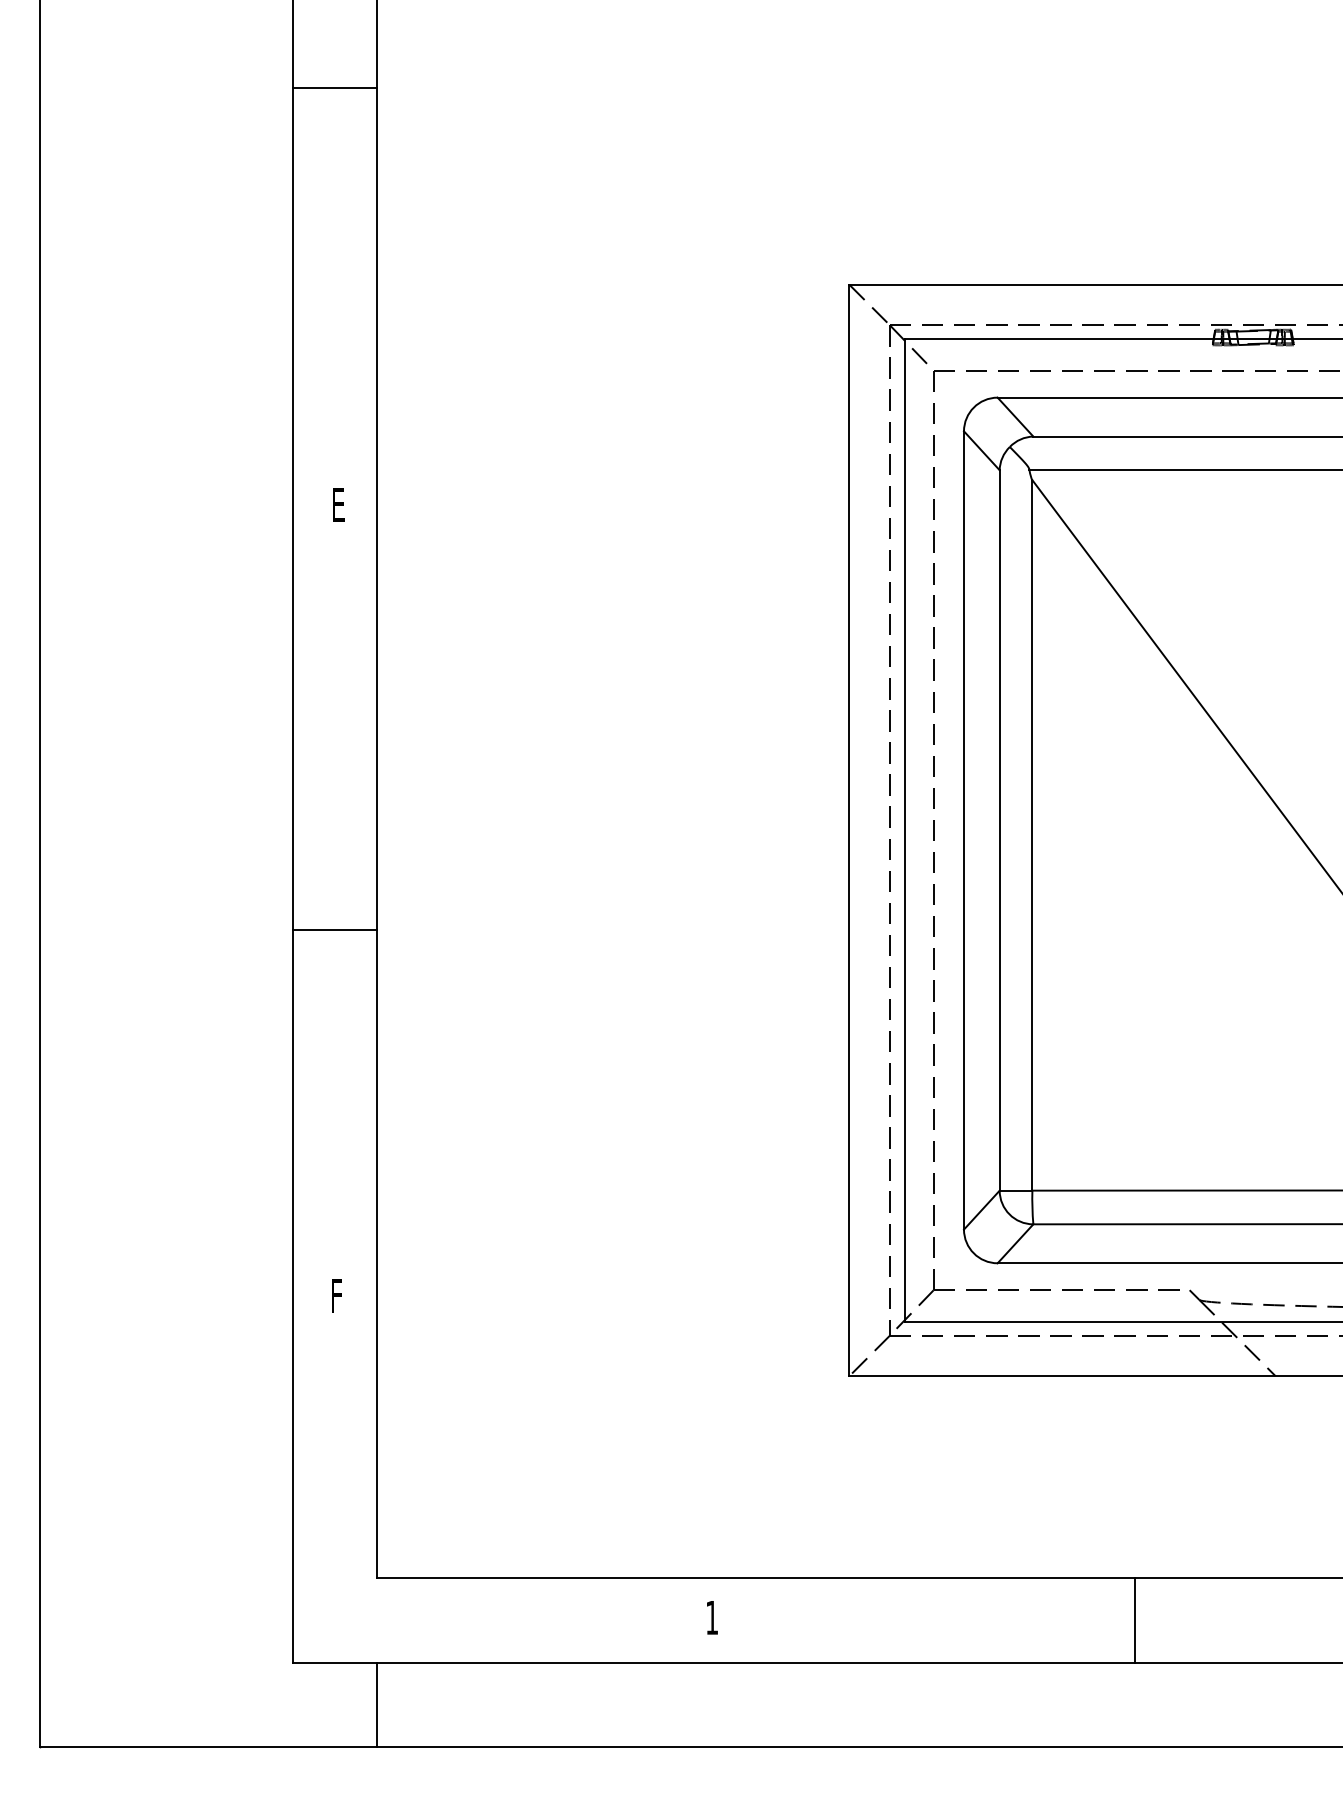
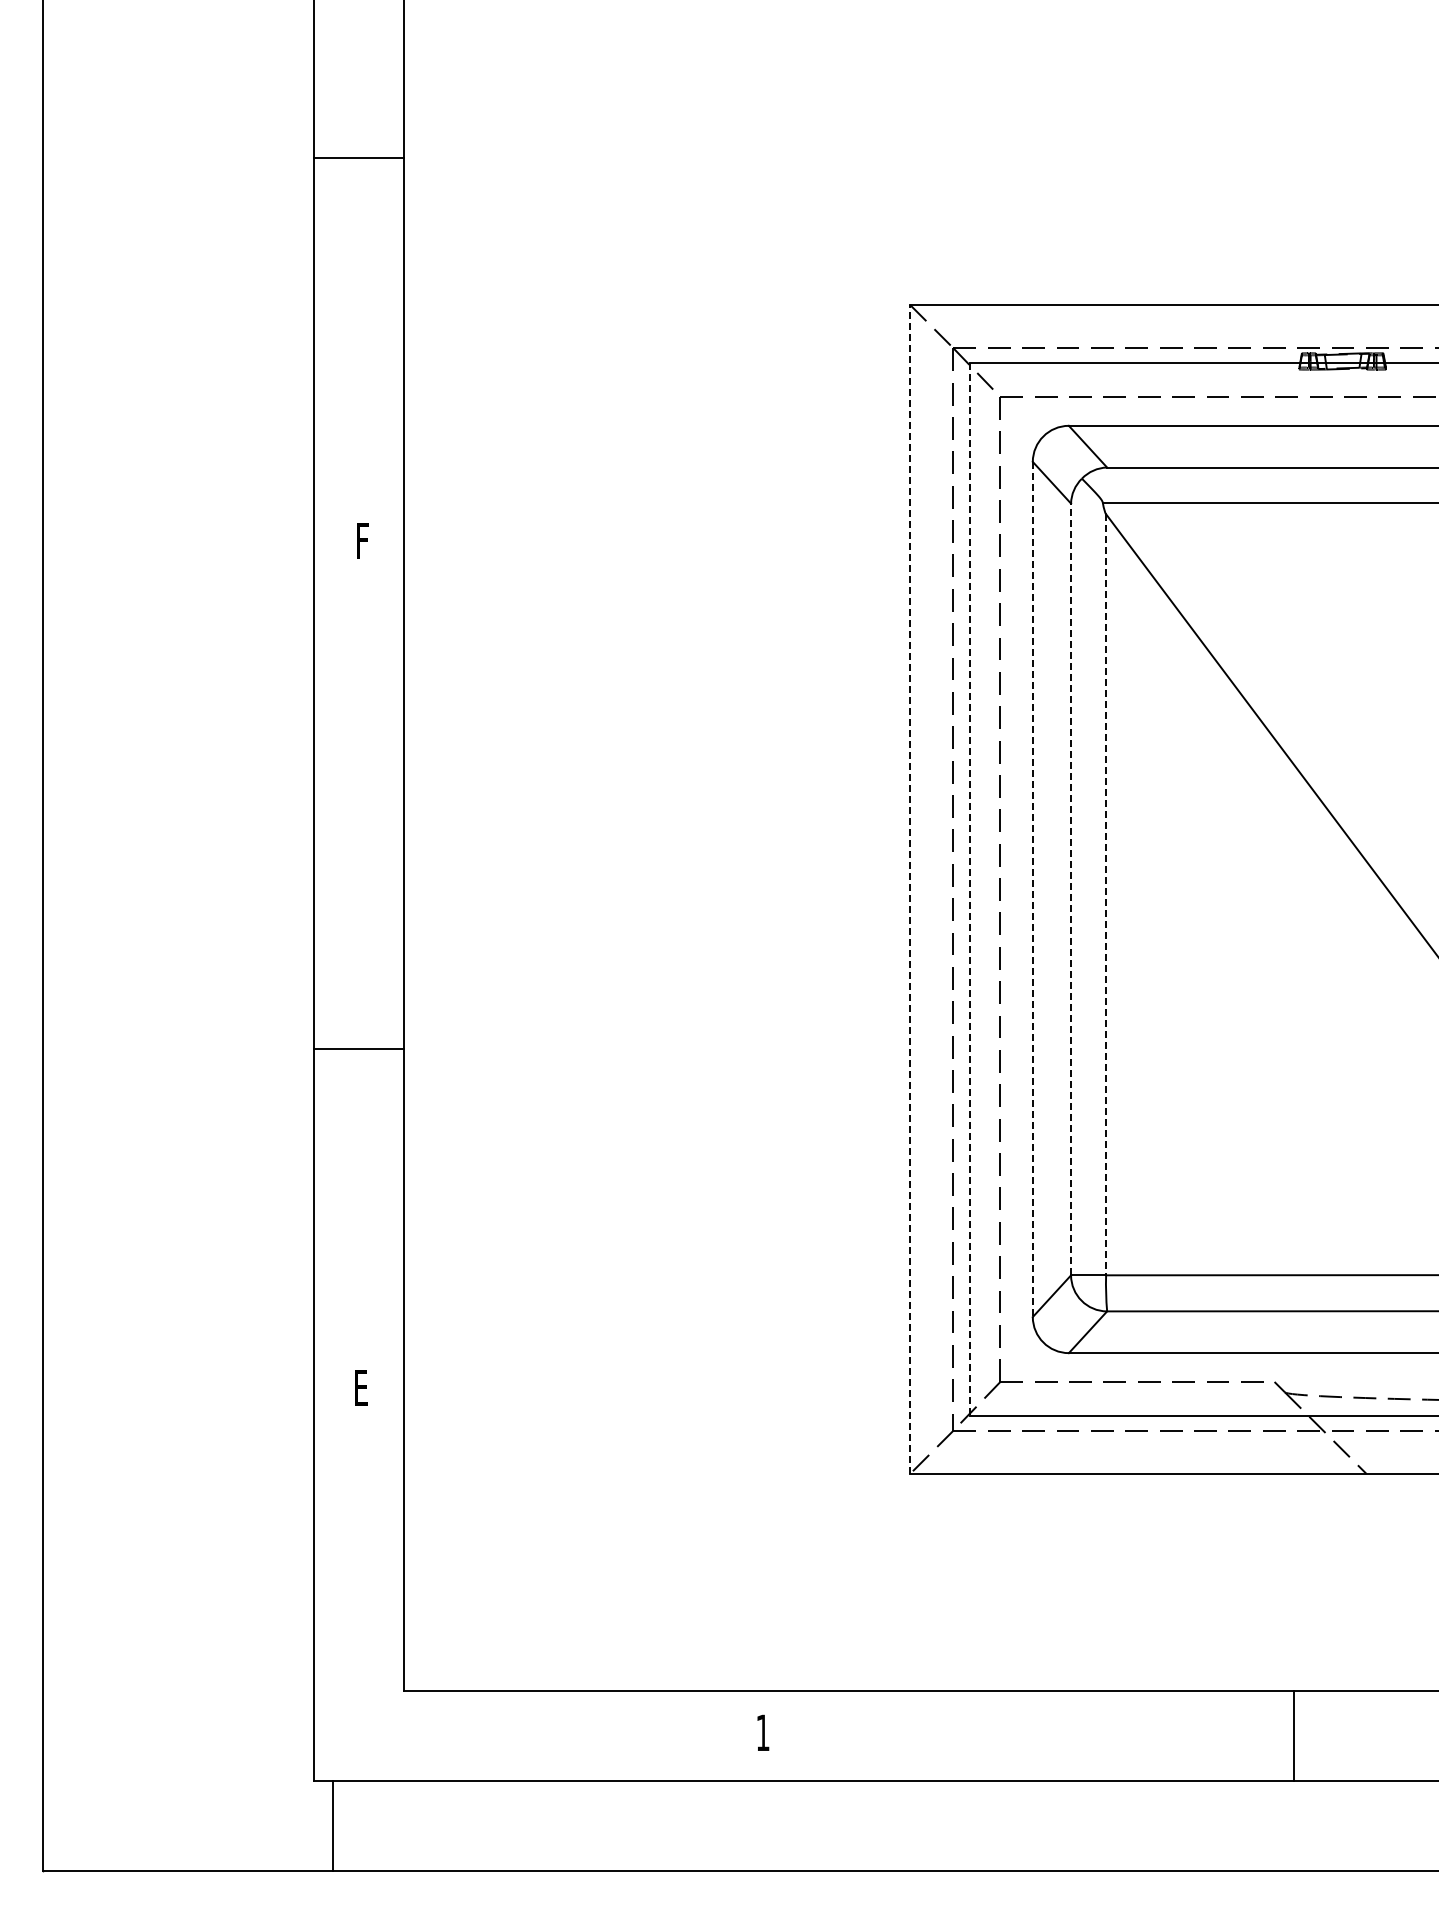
line: (334, 88) -> (358, 158), moved
text: (339, 506) -> (363, 542), E -> F
line: (849, 830) -> (910, 889), solid -> dashed
line: (904, 830) -> (969, 889), solid -> dashed
line: (963, 830) -> (1032, 889), solid -> dashed
line: (1000, 830) -> (1071, 889), solid -> dashed
line: (1032, 835) -> (1106, 894), solid -> dashed
line: (334, 930) -> (358, 1049), moved
text: (337, 1295) -> (361, 1387), F -> E
line: (1134, 1620) -> (1293, 1735), moved
line: (377, 1704) -> (333, 1825), moved

